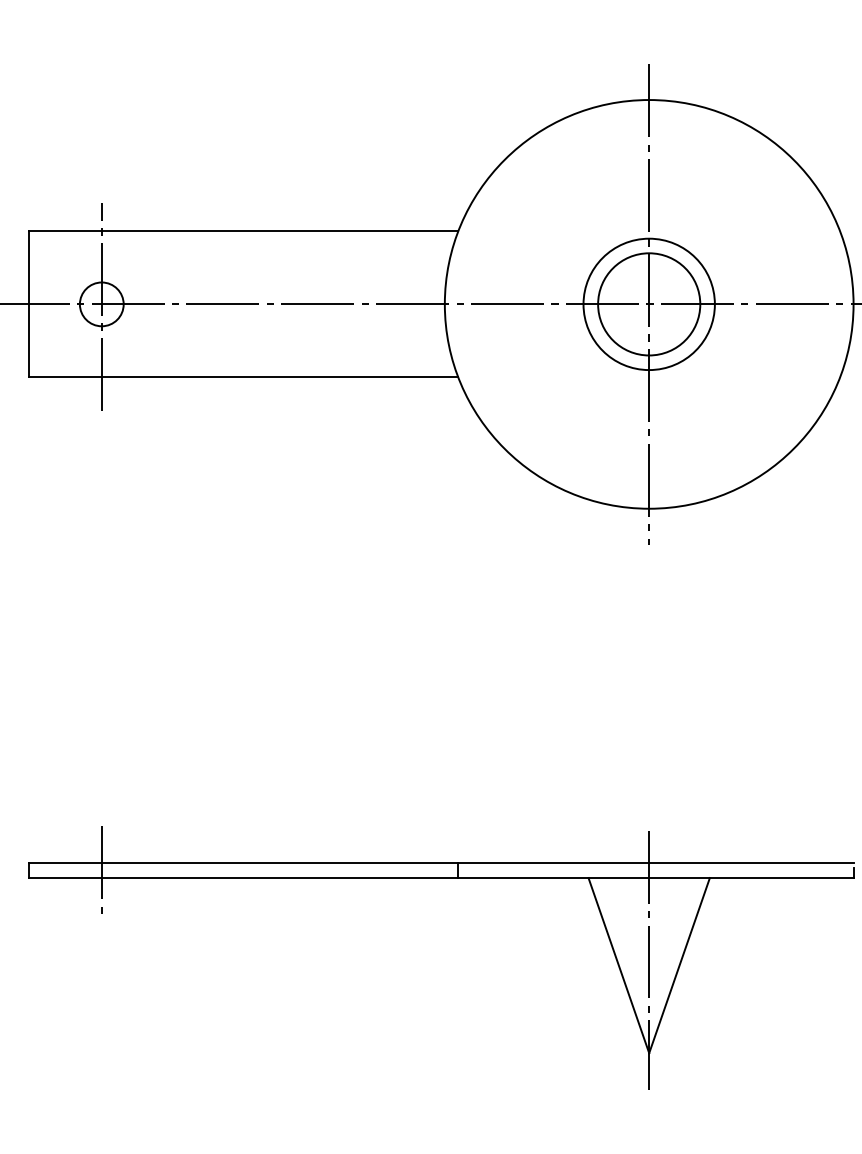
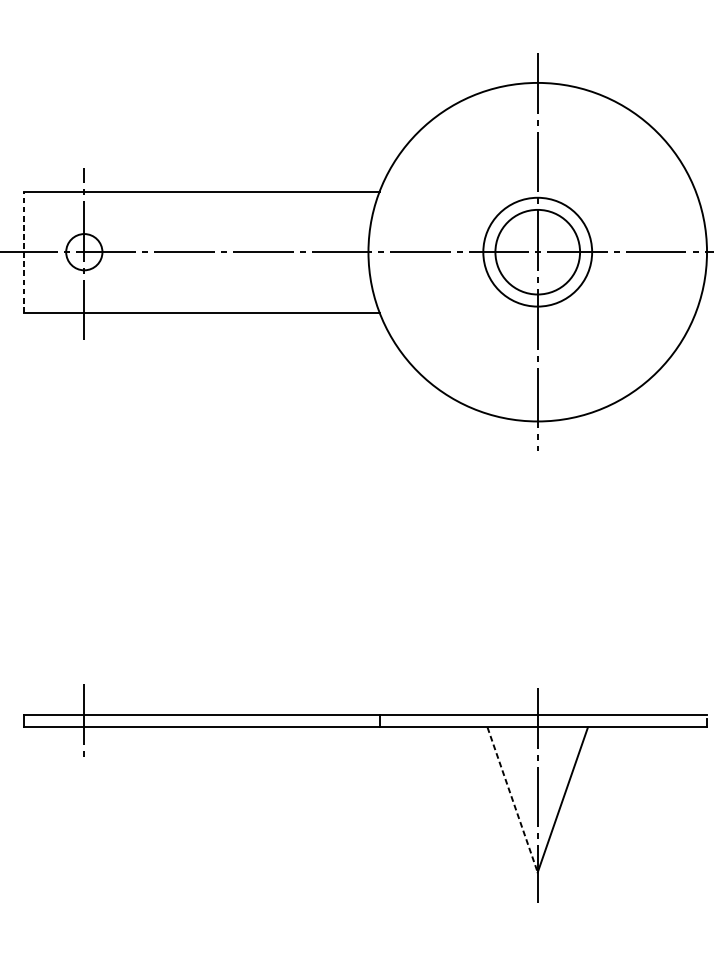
line: (28, 304) -> (23, 252), solid -> dashed
line: (618, 965) -> (512, 799), solid -> dashed

